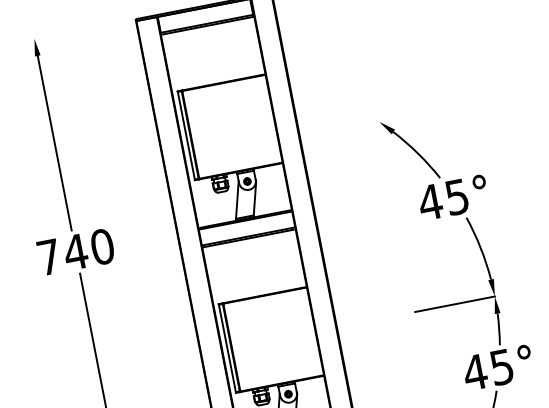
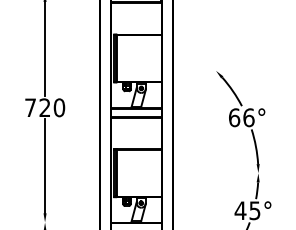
text: (443, 199) -> (241, 117), 45° -> 66°
text: (74, 251) -> (44, 107), 740 -> 720
line: (454, 304) -> (236, 173), removed

